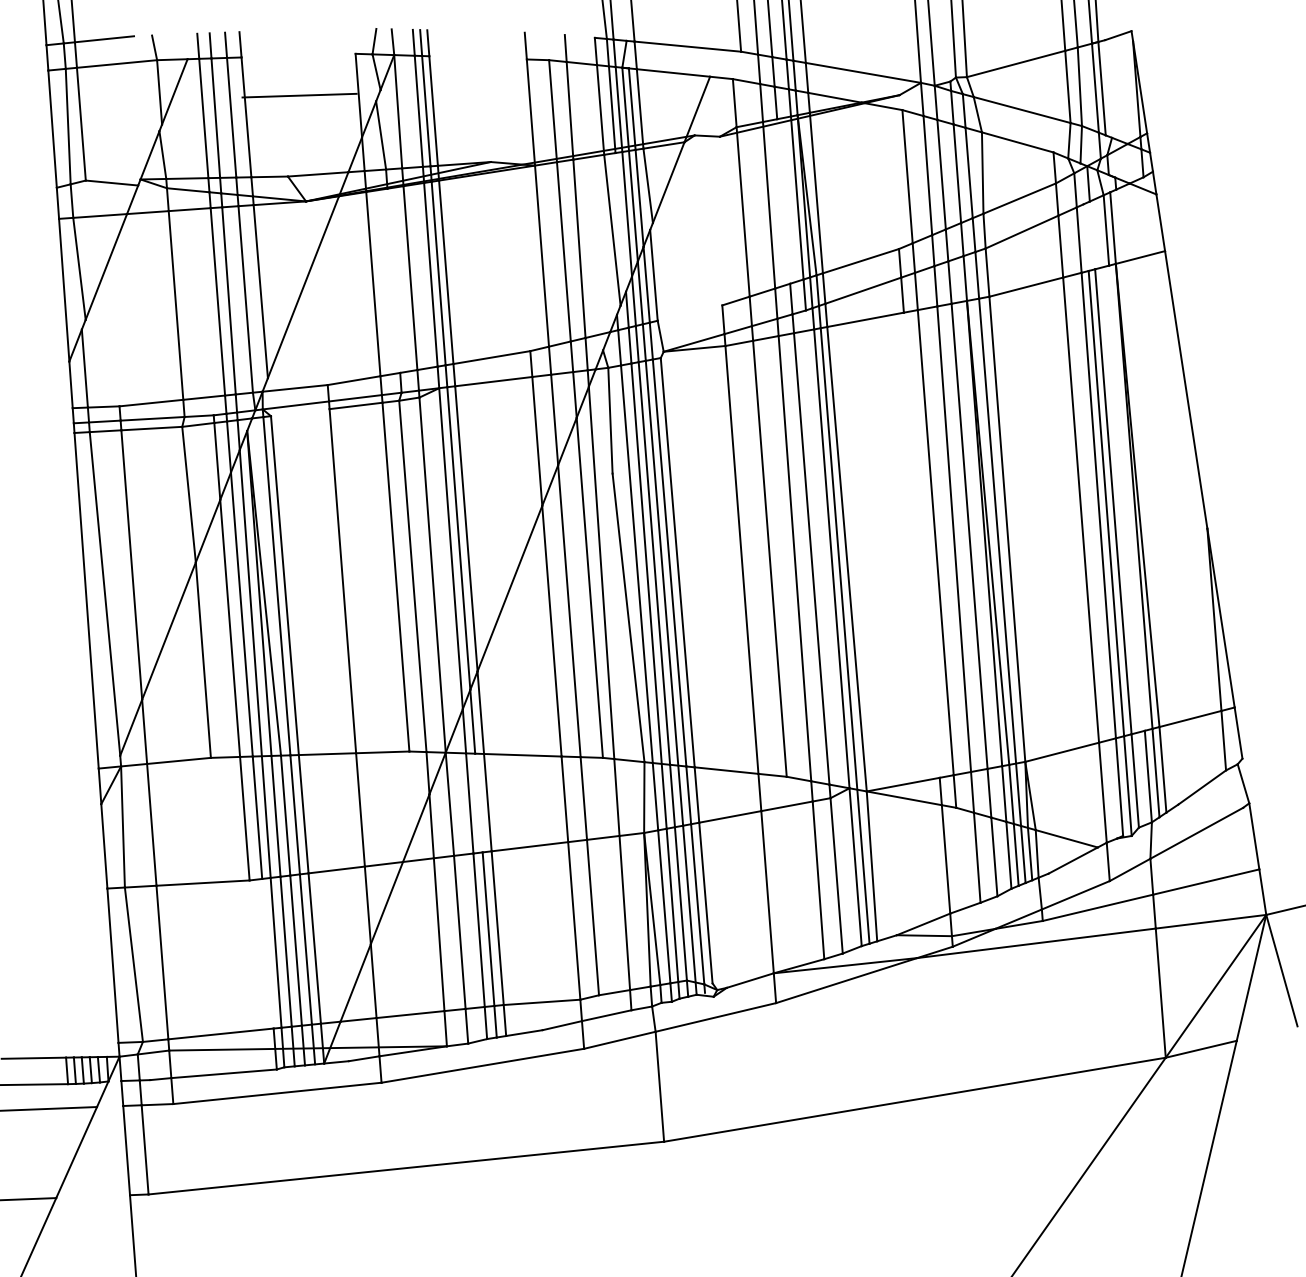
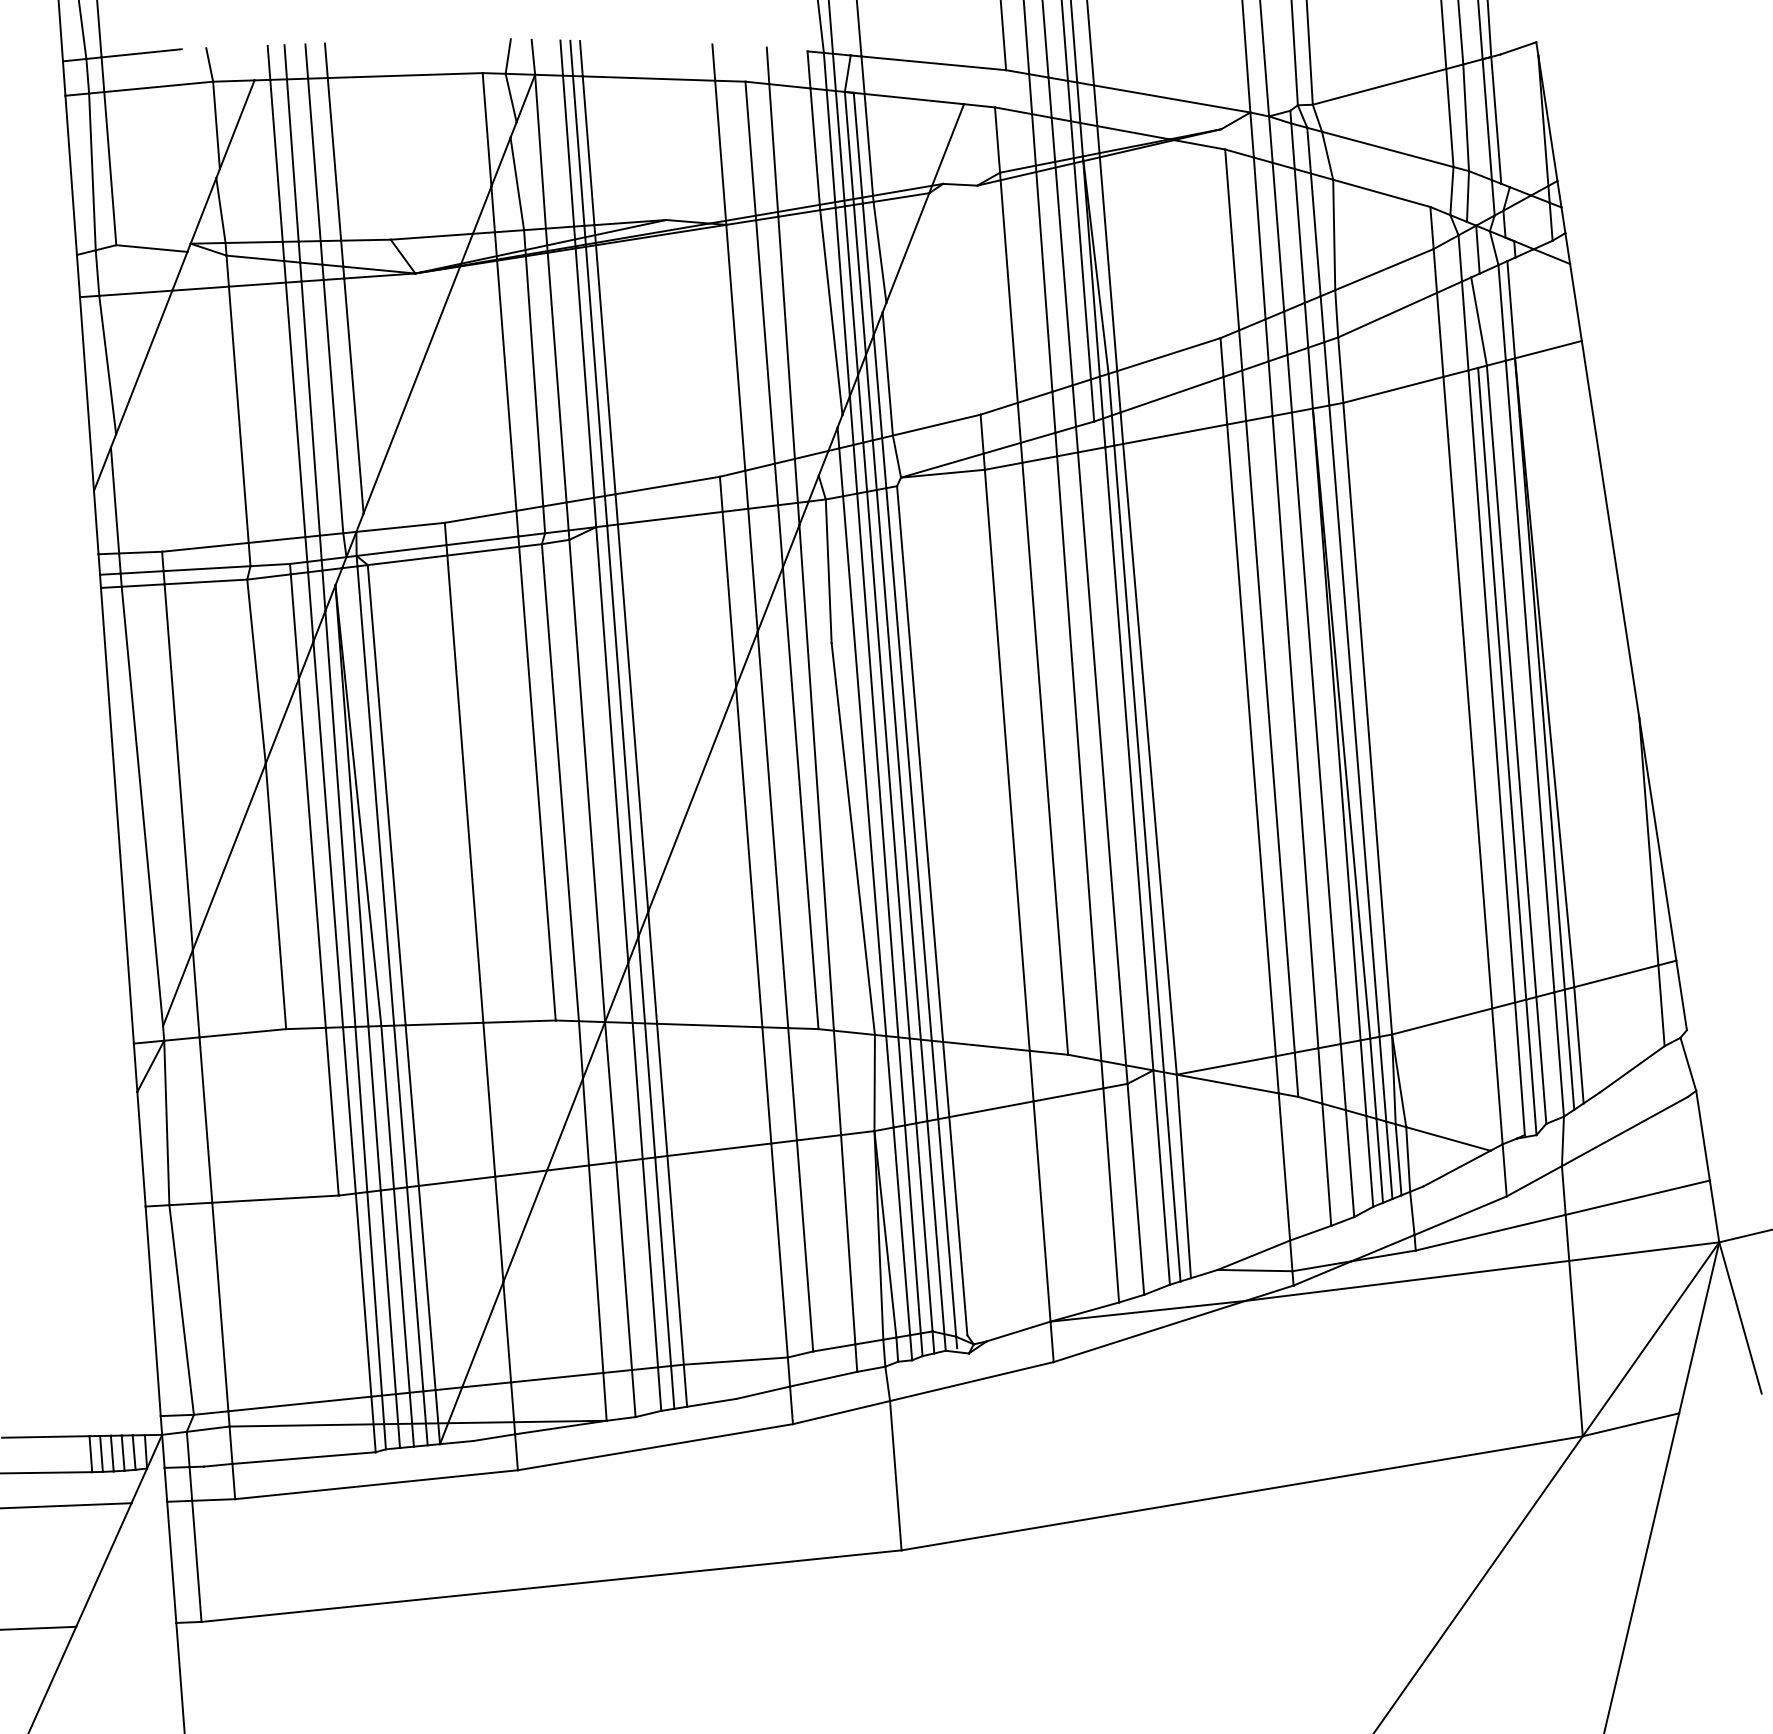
line: (477, 57) -> (648, 78), added
line: (299, 95) -> (405, 75), moved
line: (783, 201) -> (1063, 273), added
line: (620, 222) -> (842, 302), added
line: (1089, 236) -> (1479, 321), added
line: (393, 280) -> (534, 380), added
line: (689, 312) -> (936, 424), added
line: (300, 412) -> (407, 560), added
line: (1126, 497) -> (1529, 675), added
line: (921, 544) -> (1251, 739), added
line: (478, 802) -> (649, 1089), added
line: (267, 953) -> (363, 1294), added

